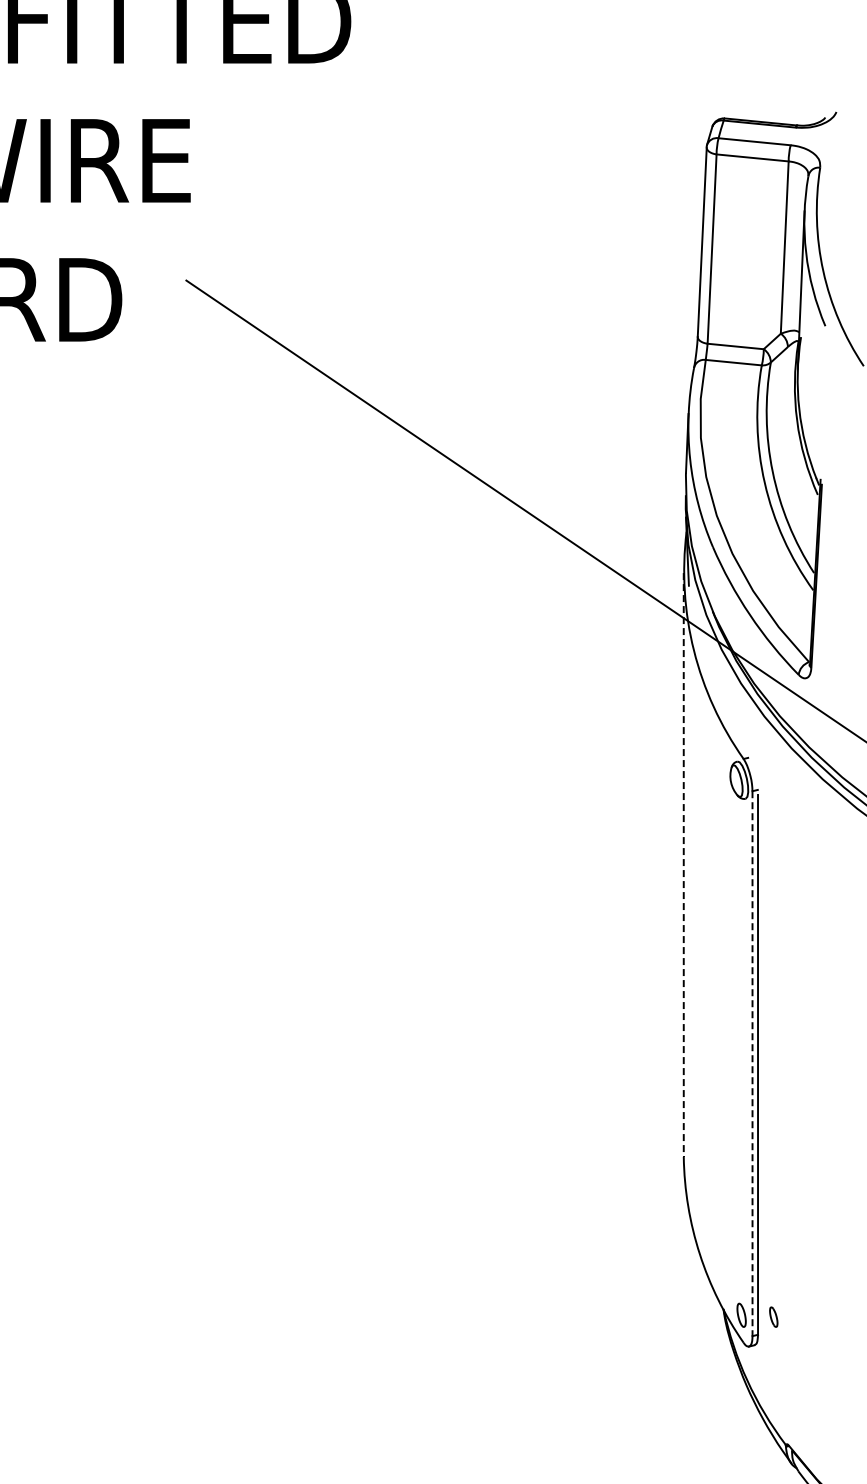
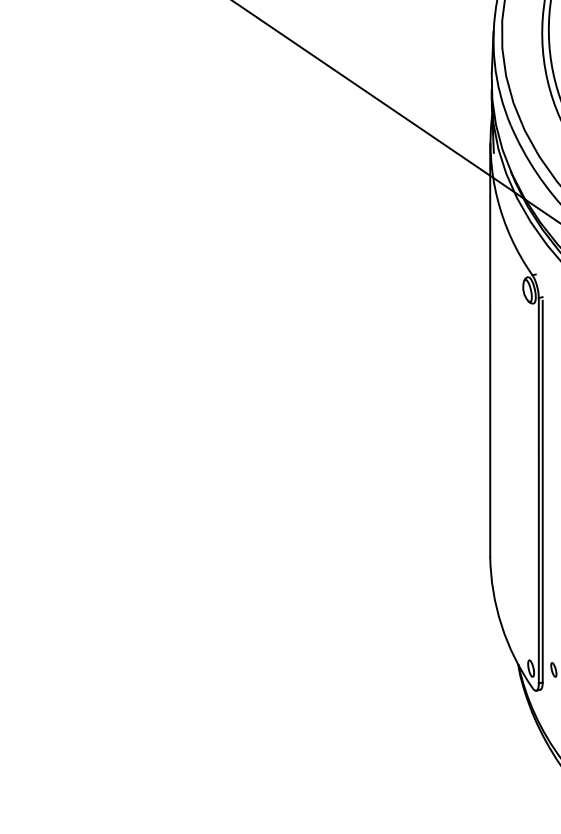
line: (683, 864) -> (490, 349), dashed -> solid
line: (752, 1064) -> (538, 491), dashed -> solid

